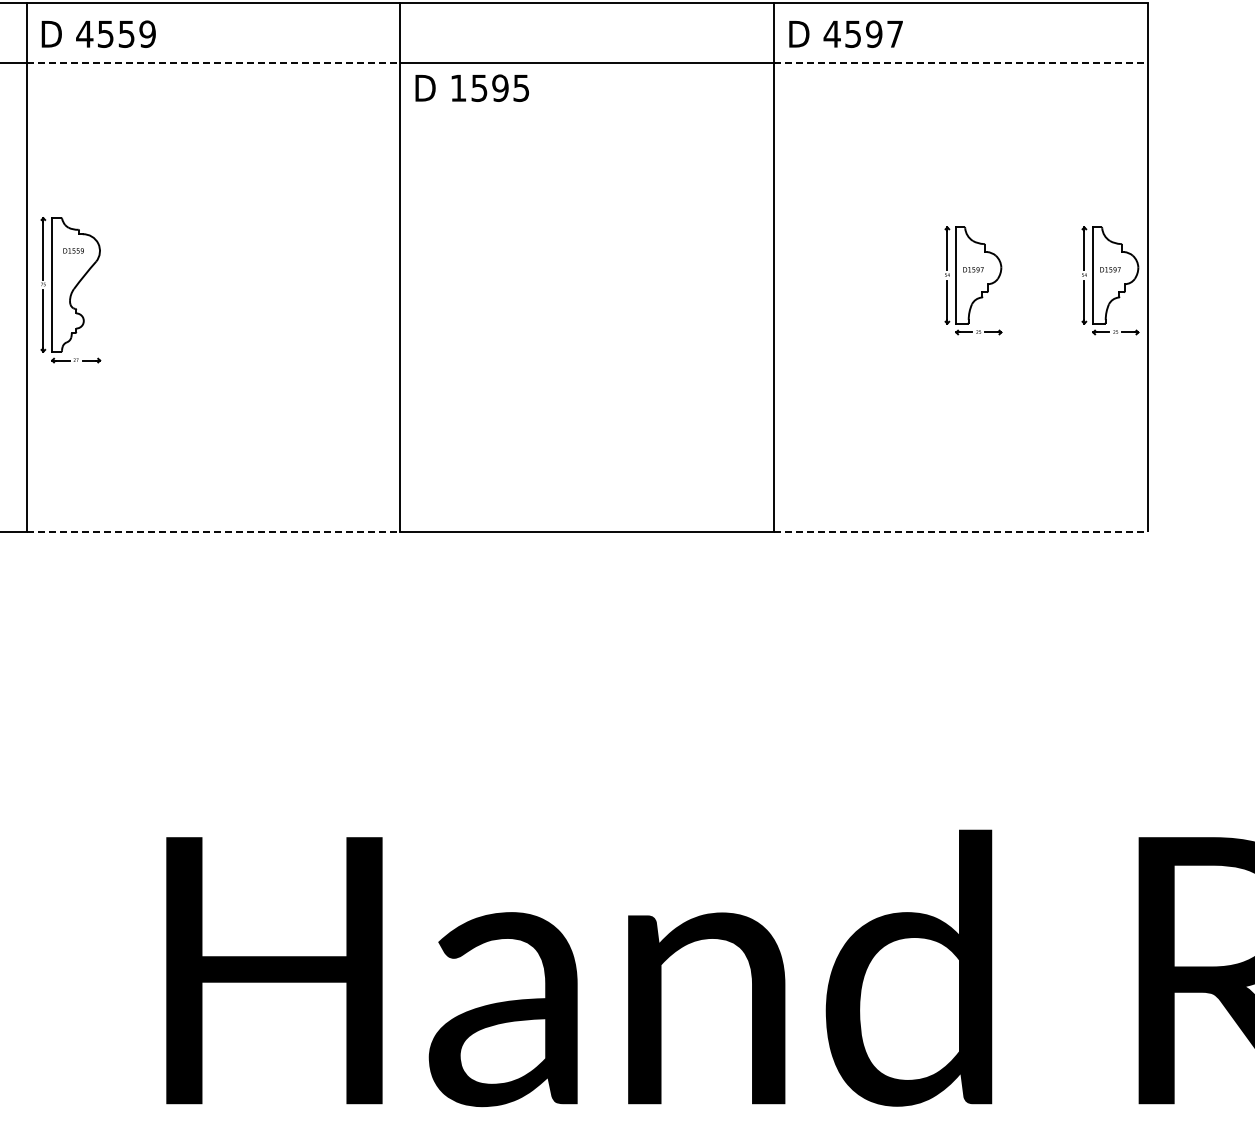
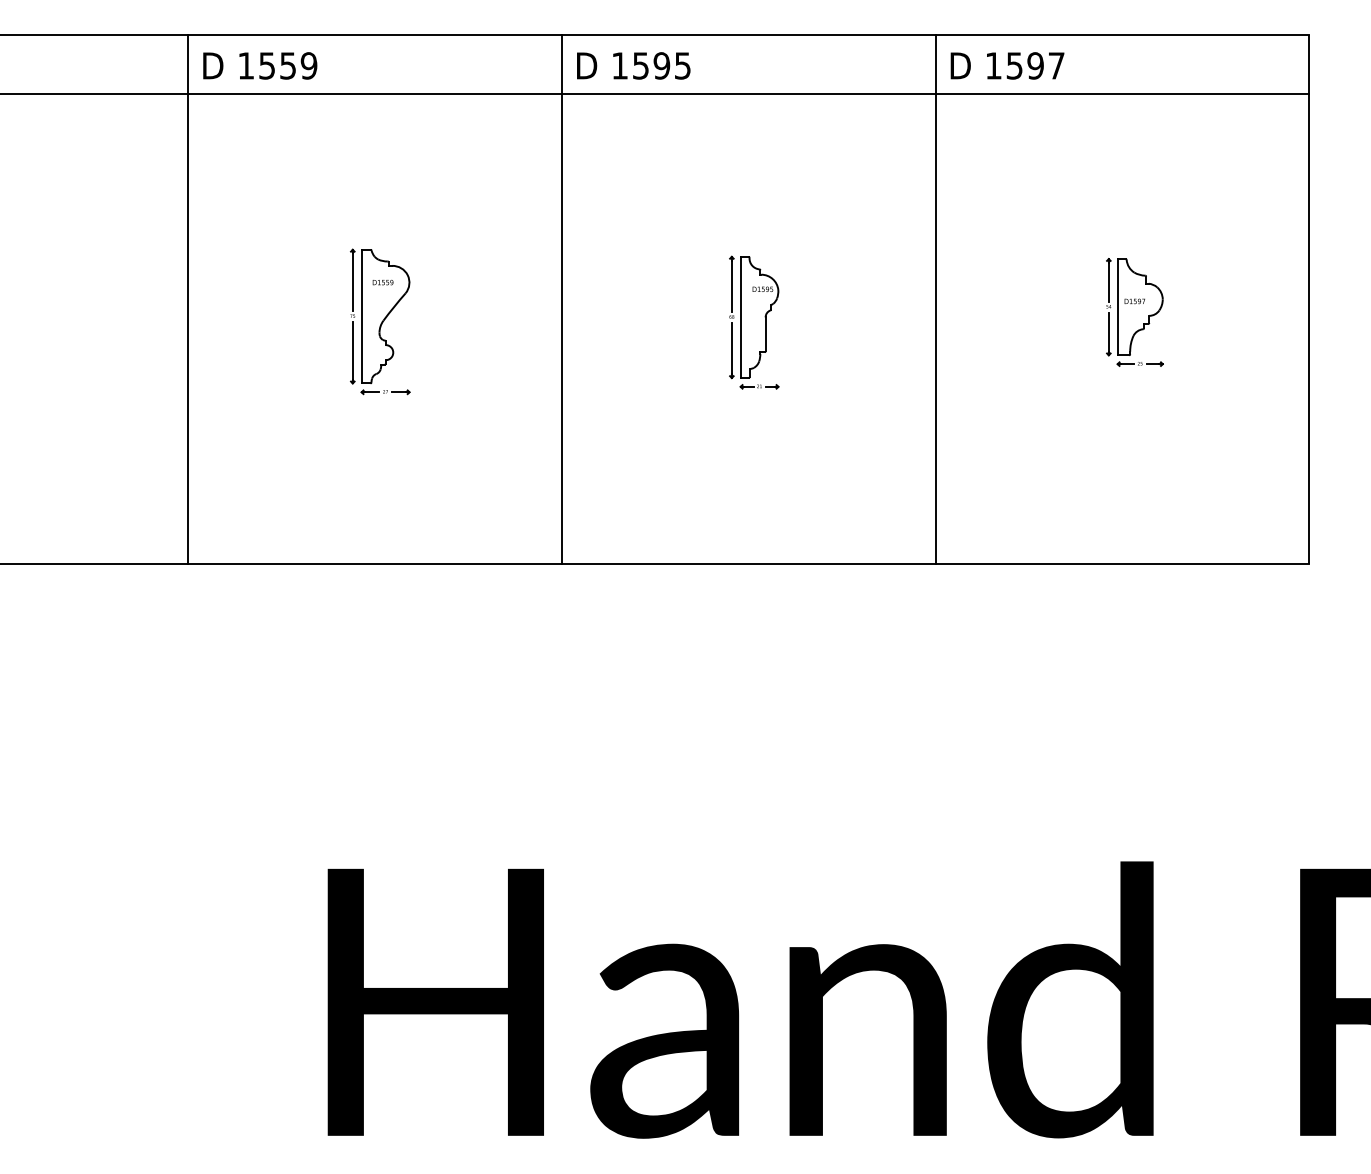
text: (84, 33) -> (245, 65), 4559 -> 1559
text: (832, 33) -> (993, 65), 4597 -> 1597
line: (214, 62) -> (375, 94), dashed -> solid
line: (961, 62) -> (1122, 94), dashed -> solid
text: (472, 87) -> (633, 65), moved
part: (1110, 280) -> (1271, 312), removed
part: (71, 289) -> (380, 321), moved
part: (593, 290) -> (754, 322), added
line: (214, 531) -> (375, 563), dashed -> solid
line: (961, 531) -> (1122, 563), dashed -> solid

